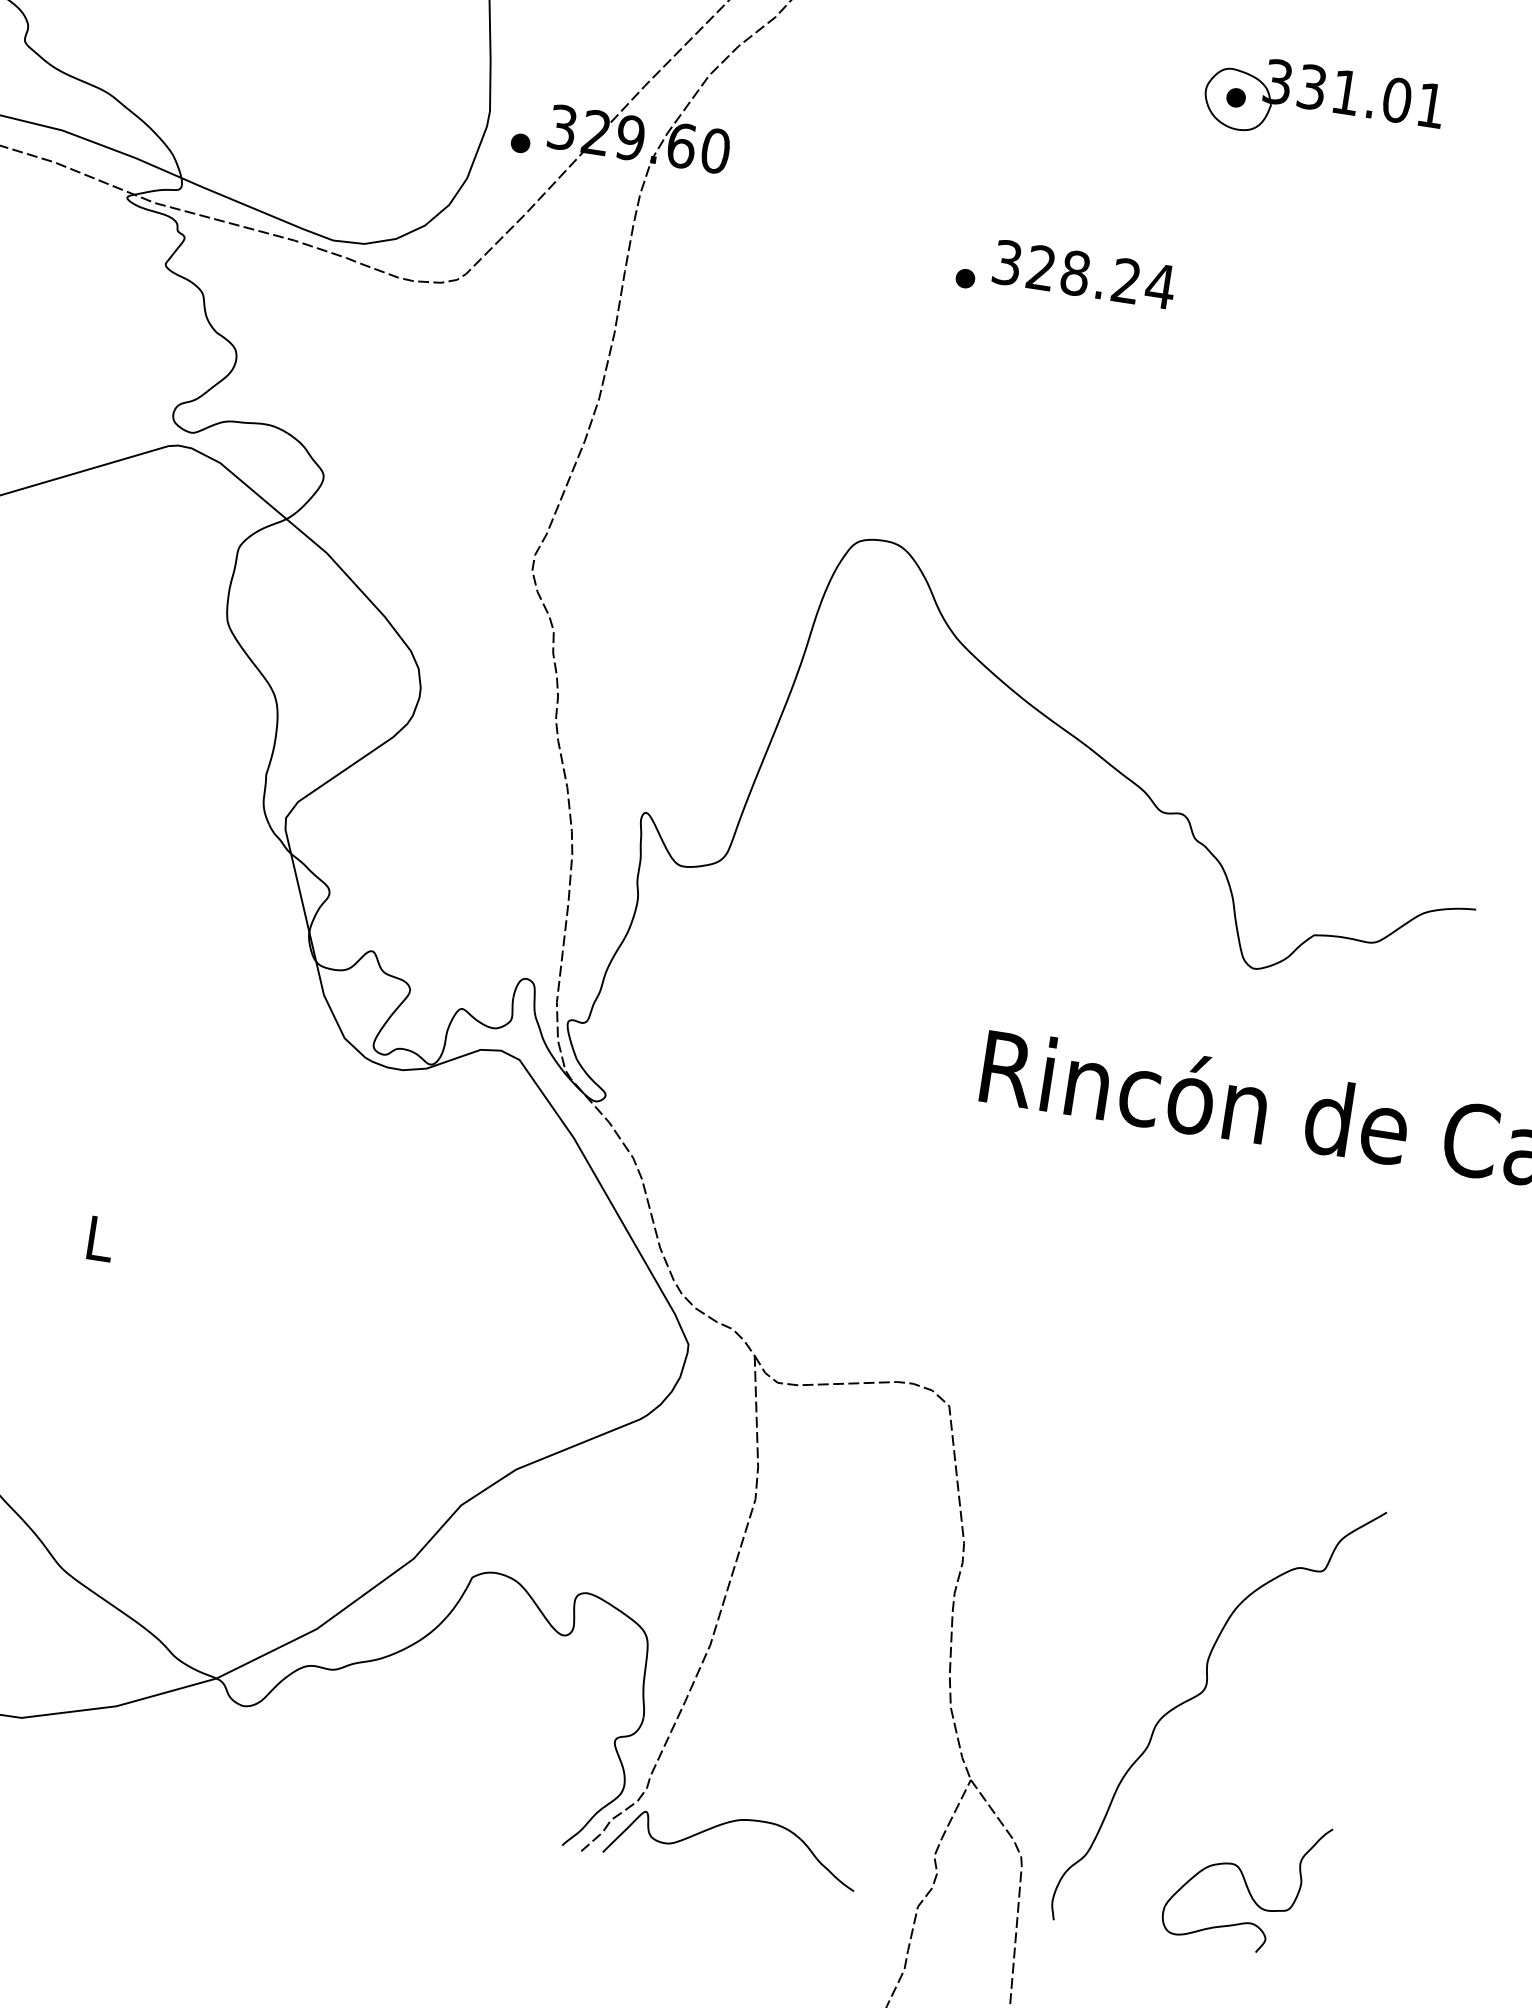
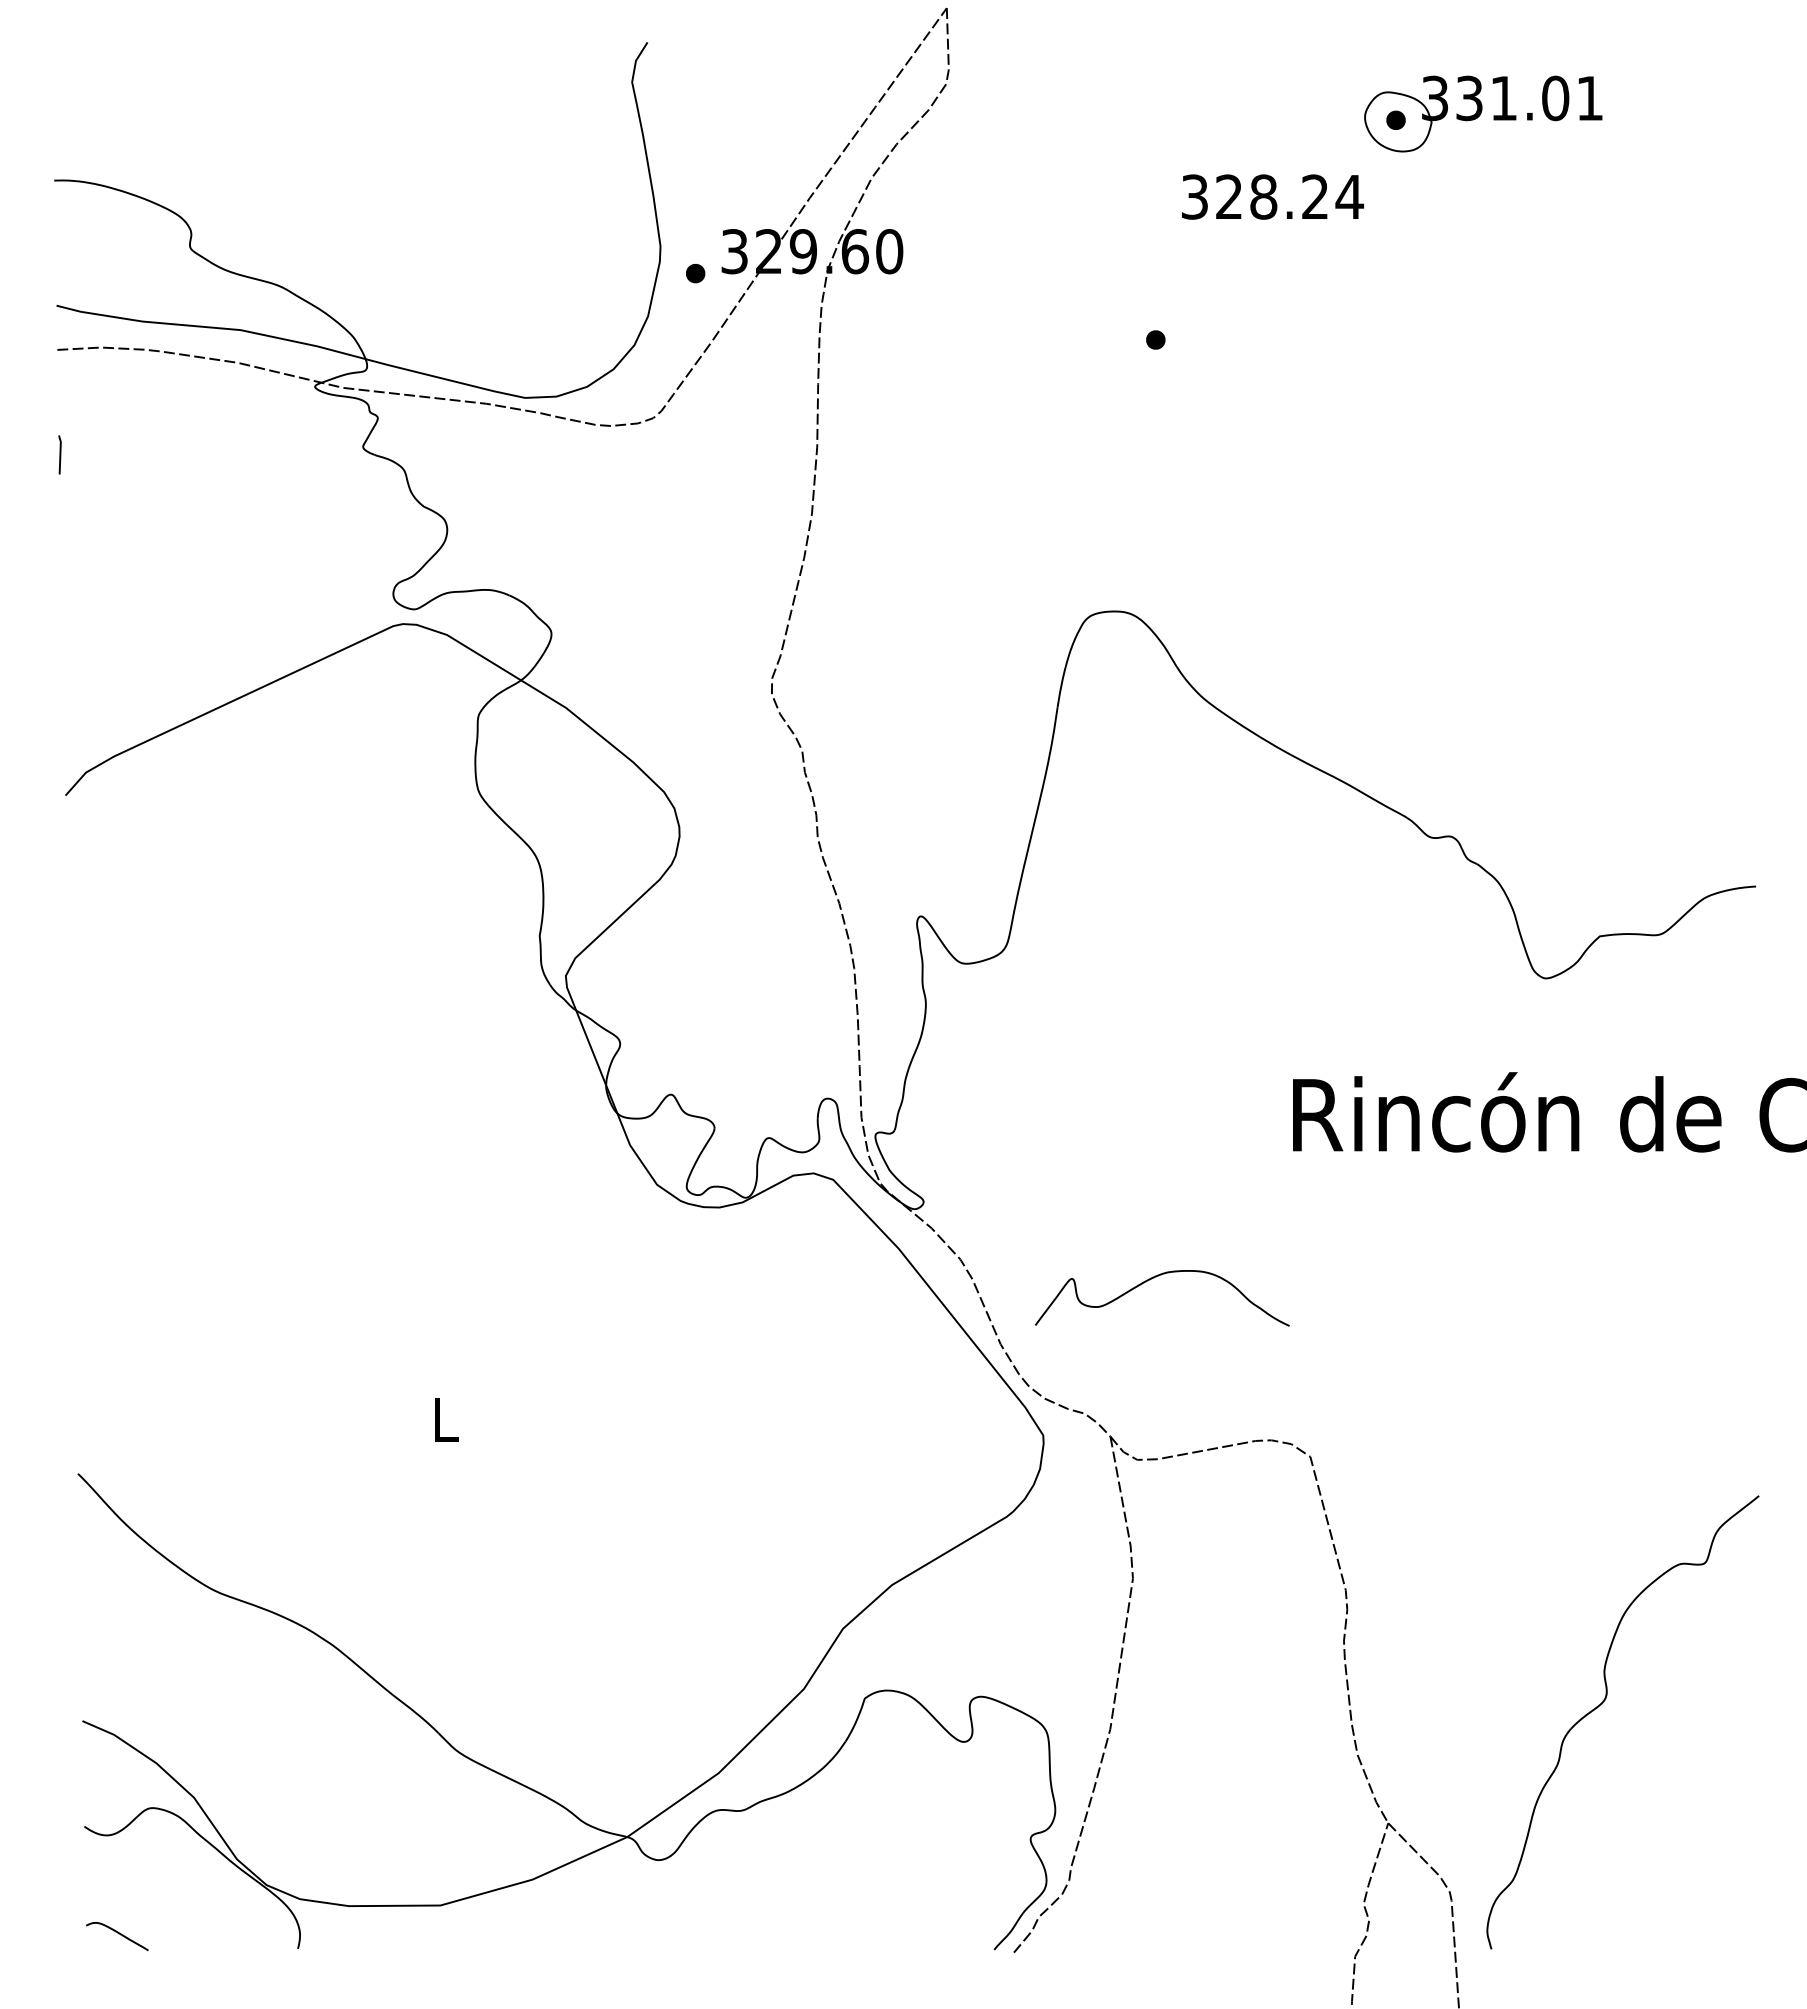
text: (1085, 274) -> (1273, 196), moved
curve: (727, 1823) -> (1154, 1278), moved
part: (1245, 1882) -> (1675, 1883), removed

